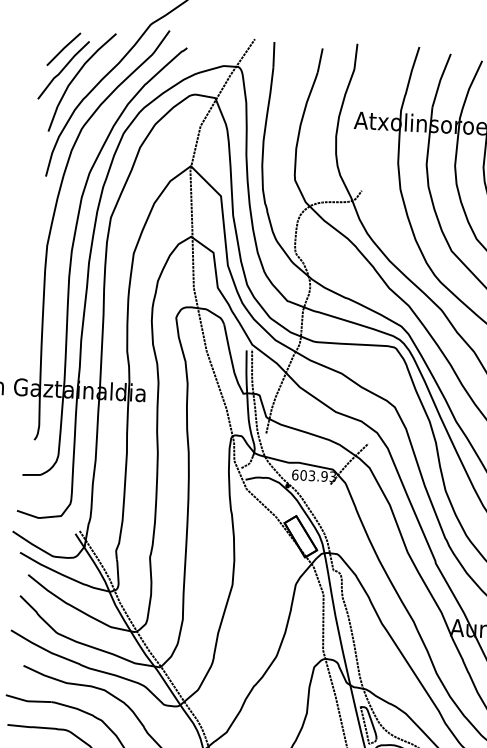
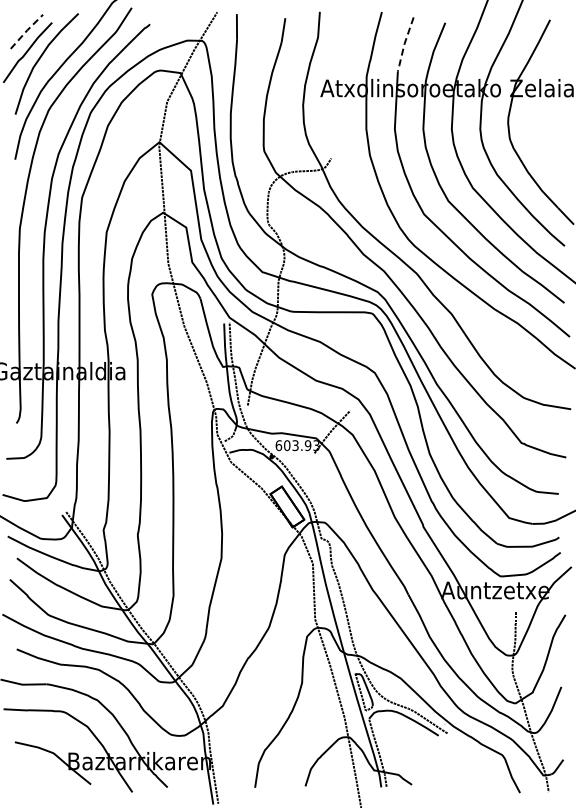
line: (64, 48) -> (27, 30), solid -> dashed
line: (440, 80) -> (404, 44), solid -> dashed

